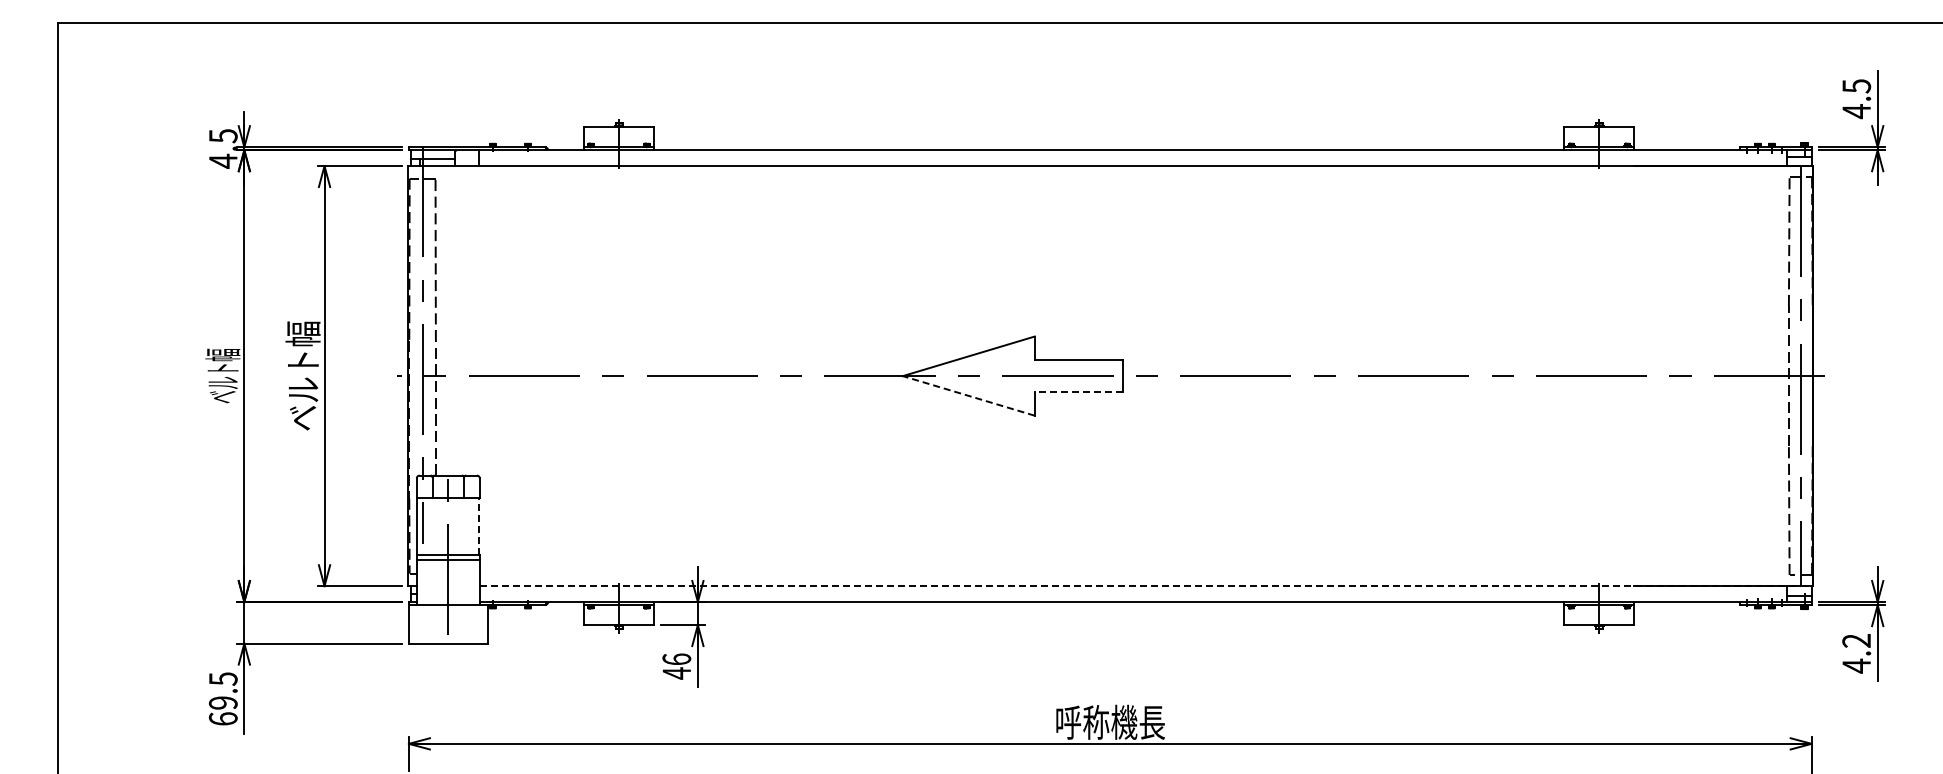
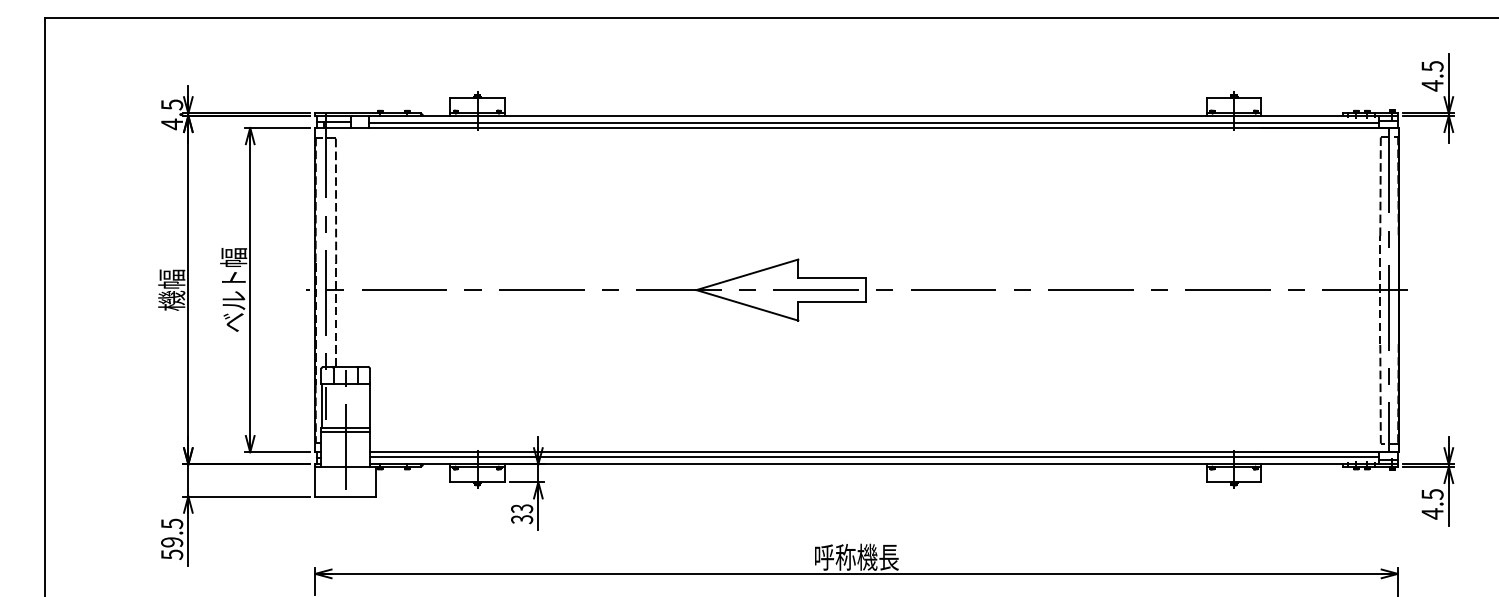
line: (1132, 159) -> (873, 122), added
text: (222, 375) -> (171, 289), ベルト幅 -> 機幅
line: (1078, 391) -> (832, 301), dashed -> solid
line: (968, 395) -> (747, 305), dashed -> solid
line: (479, 525) -> (369, 405), dashed -> solid
line: (1146, 586) -> (884, 452), dashed -> solid
line: (1133, 592) -> (874, 457), added
text: (1856, 641) -> (1432, 494), 4.2 -> 4.5
text: (676, 666) -> (521, 514), 46 -> 33
text: (222, 718) -> (171, 554), 69.5 -> 59.5

